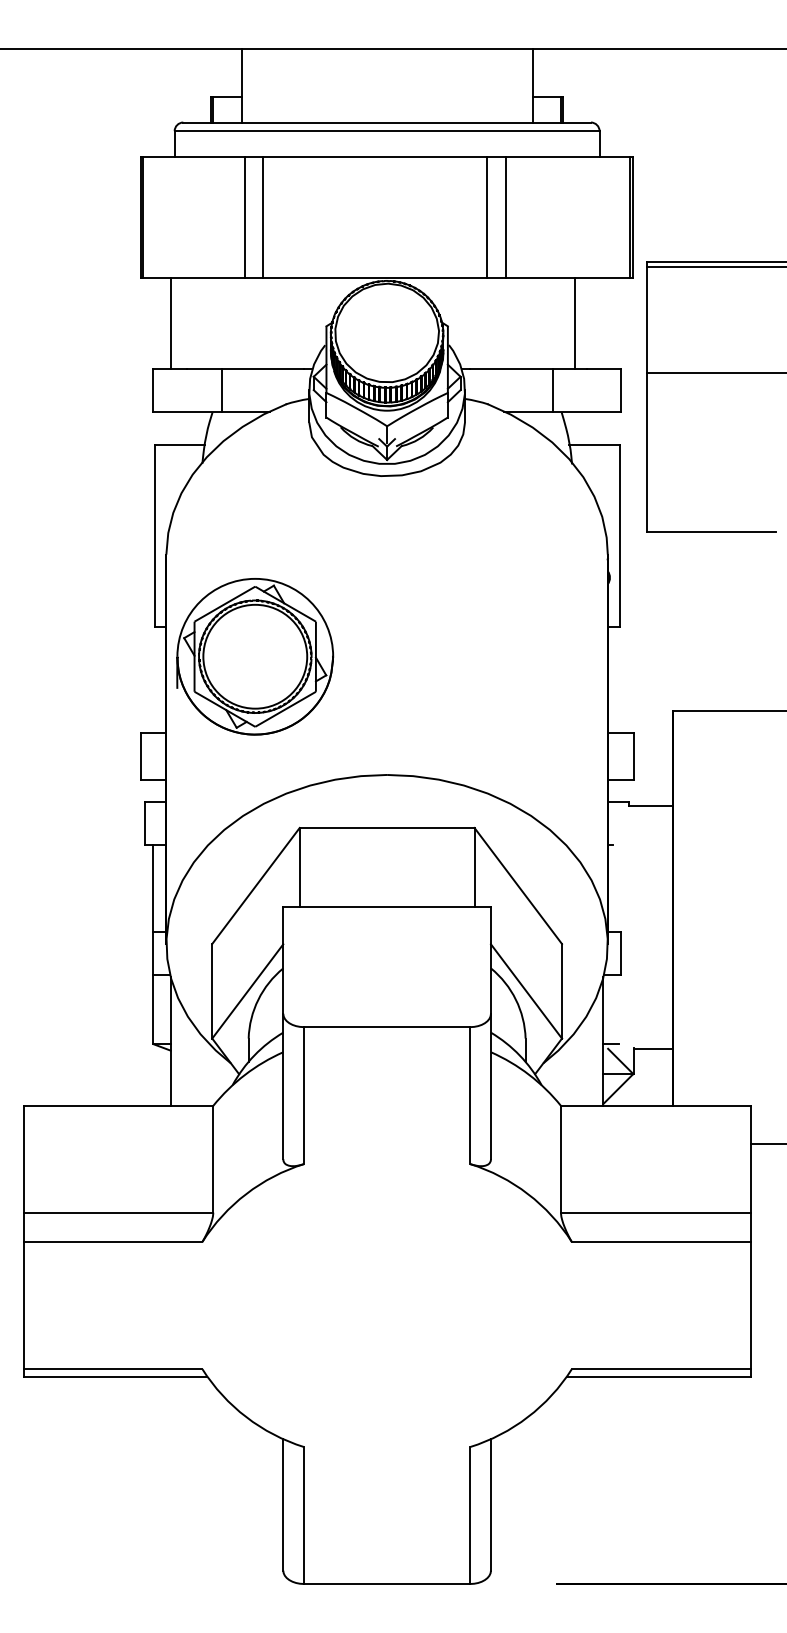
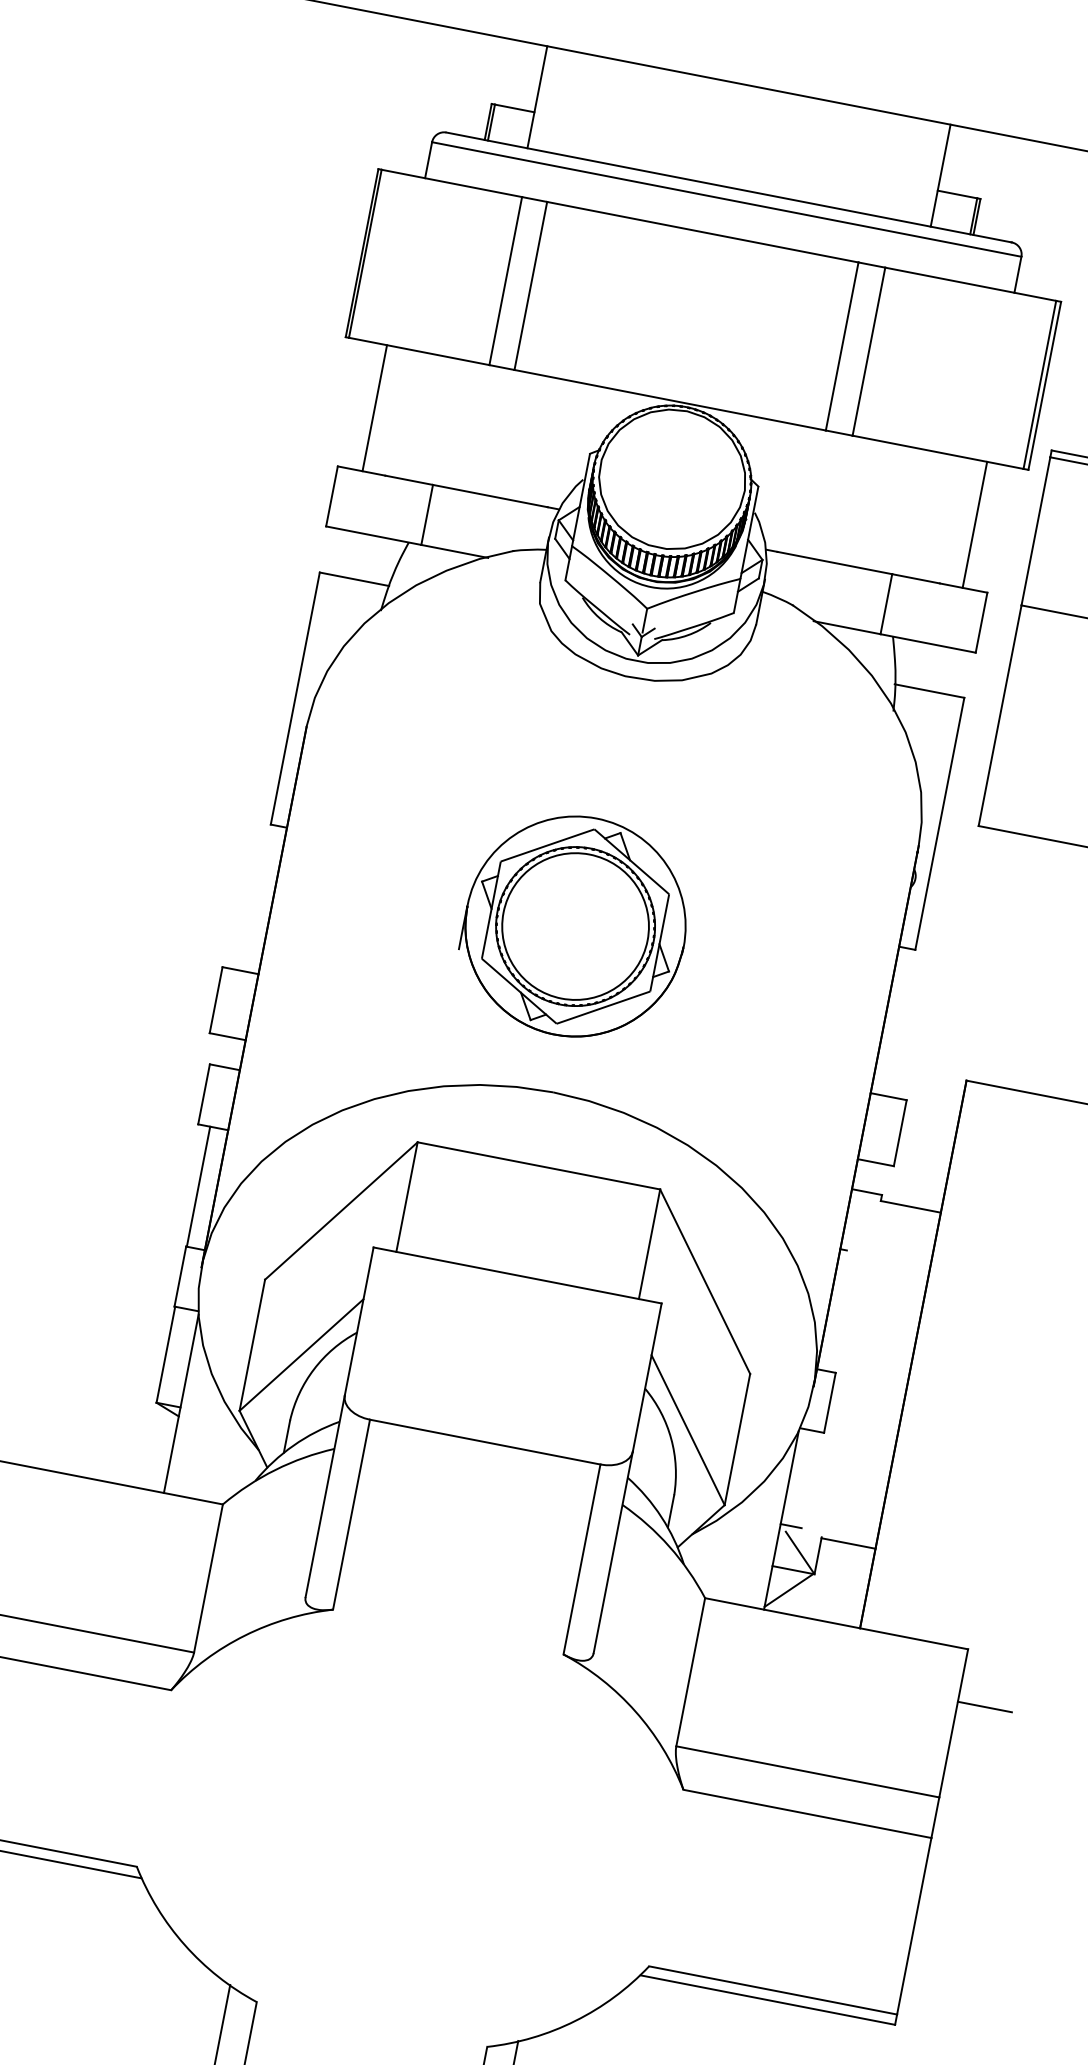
line: (575, 323) -> (975, 524), moved
part: (255, 656) -> (575, 926), moved

